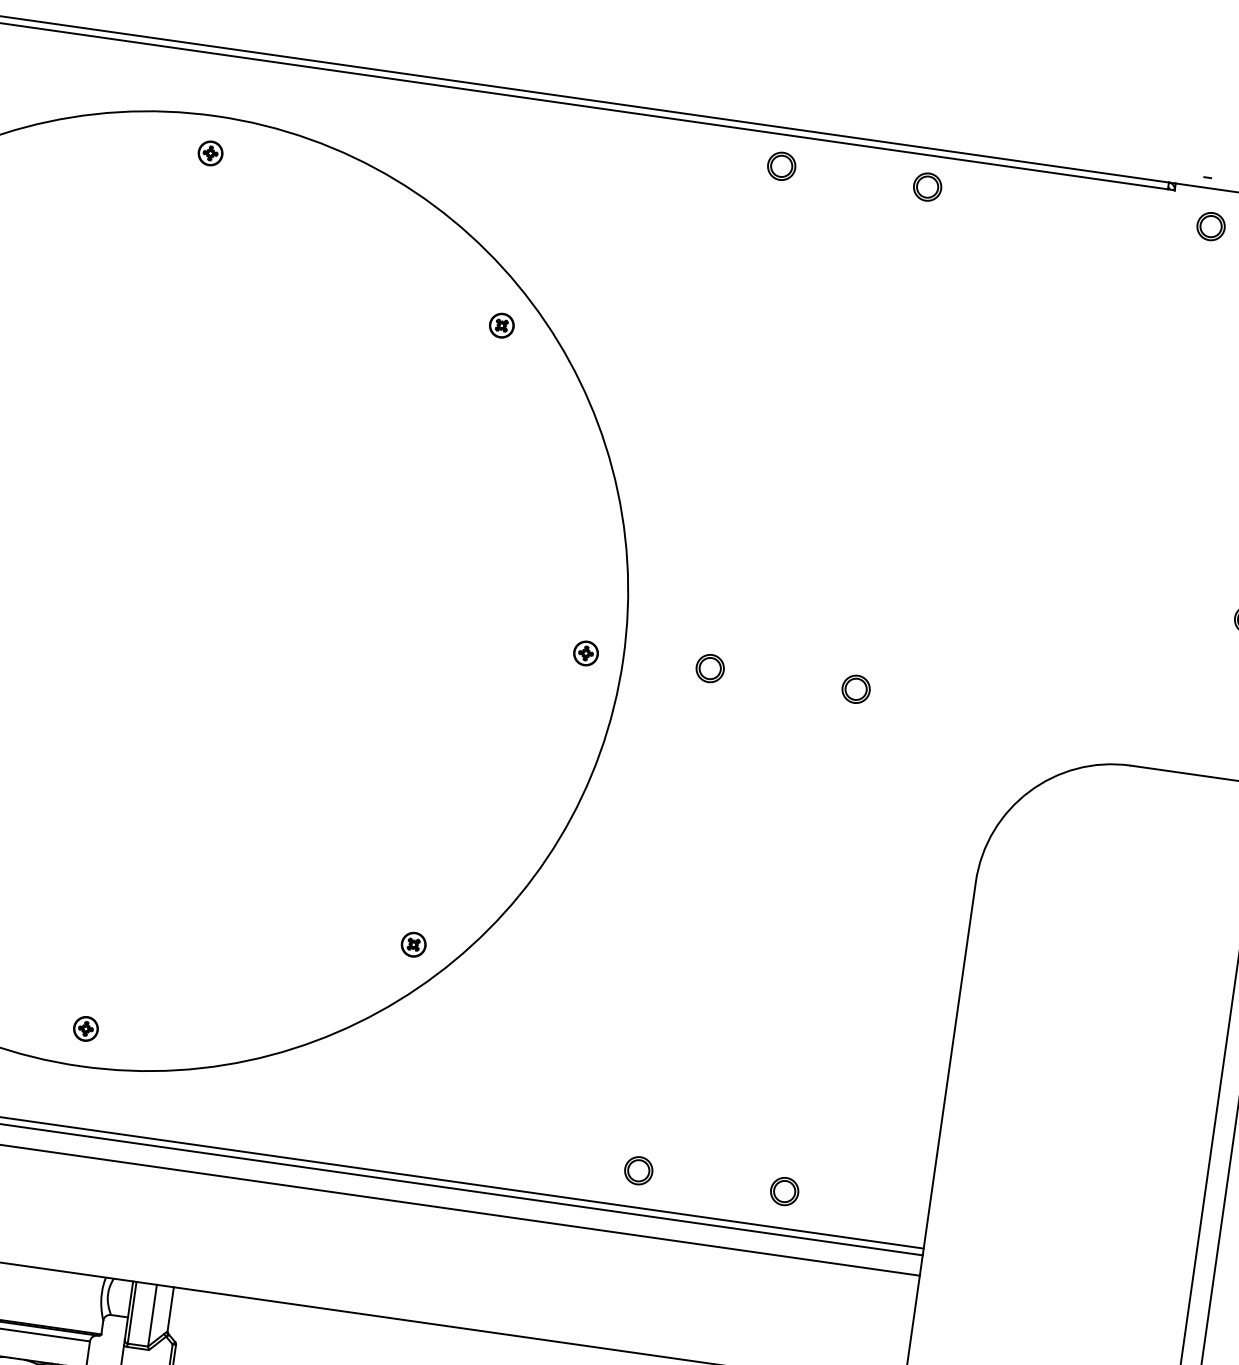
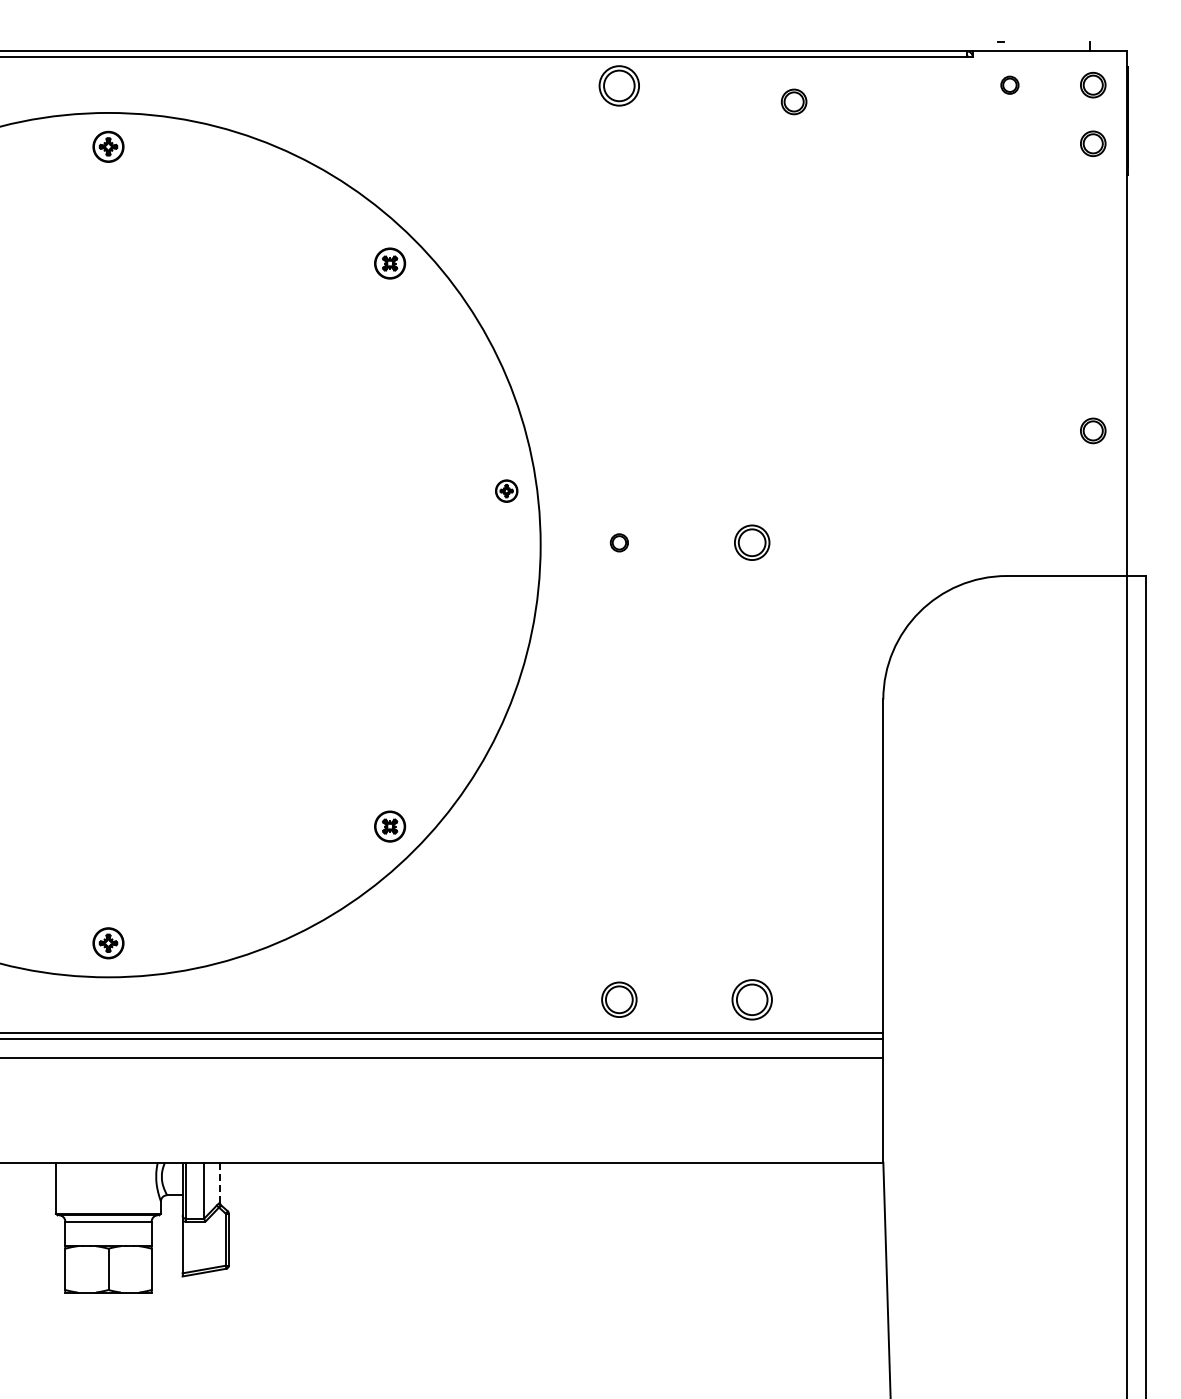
part: (210, 152) -> (108, 146), size x1.4
part: (781, 165) -> (619, 85), size x1.6
part: (927, 186) -> (793, 101), moved
part: (1210, 226) -> (1009, 85), size x0.7
part: (501, 325) -> (389, 263), size x1.4
part: (585, 652) -> (506, 490), moved
part: (710, 668) -> (619, 542), size x0.7
part: (855, 688) -> (751, 542), size x1.4
part: (413, 944) -> (389, 826), size x1.4
part: (85, 1029) -> (108, 943), size x1.4
part: (638, 1170) -> (619, 999), size x1.4
part: (784, 1191) -> (751, 999), size x1.6
line: (170, 1309) -> (219, 1182), solid -> dashed

